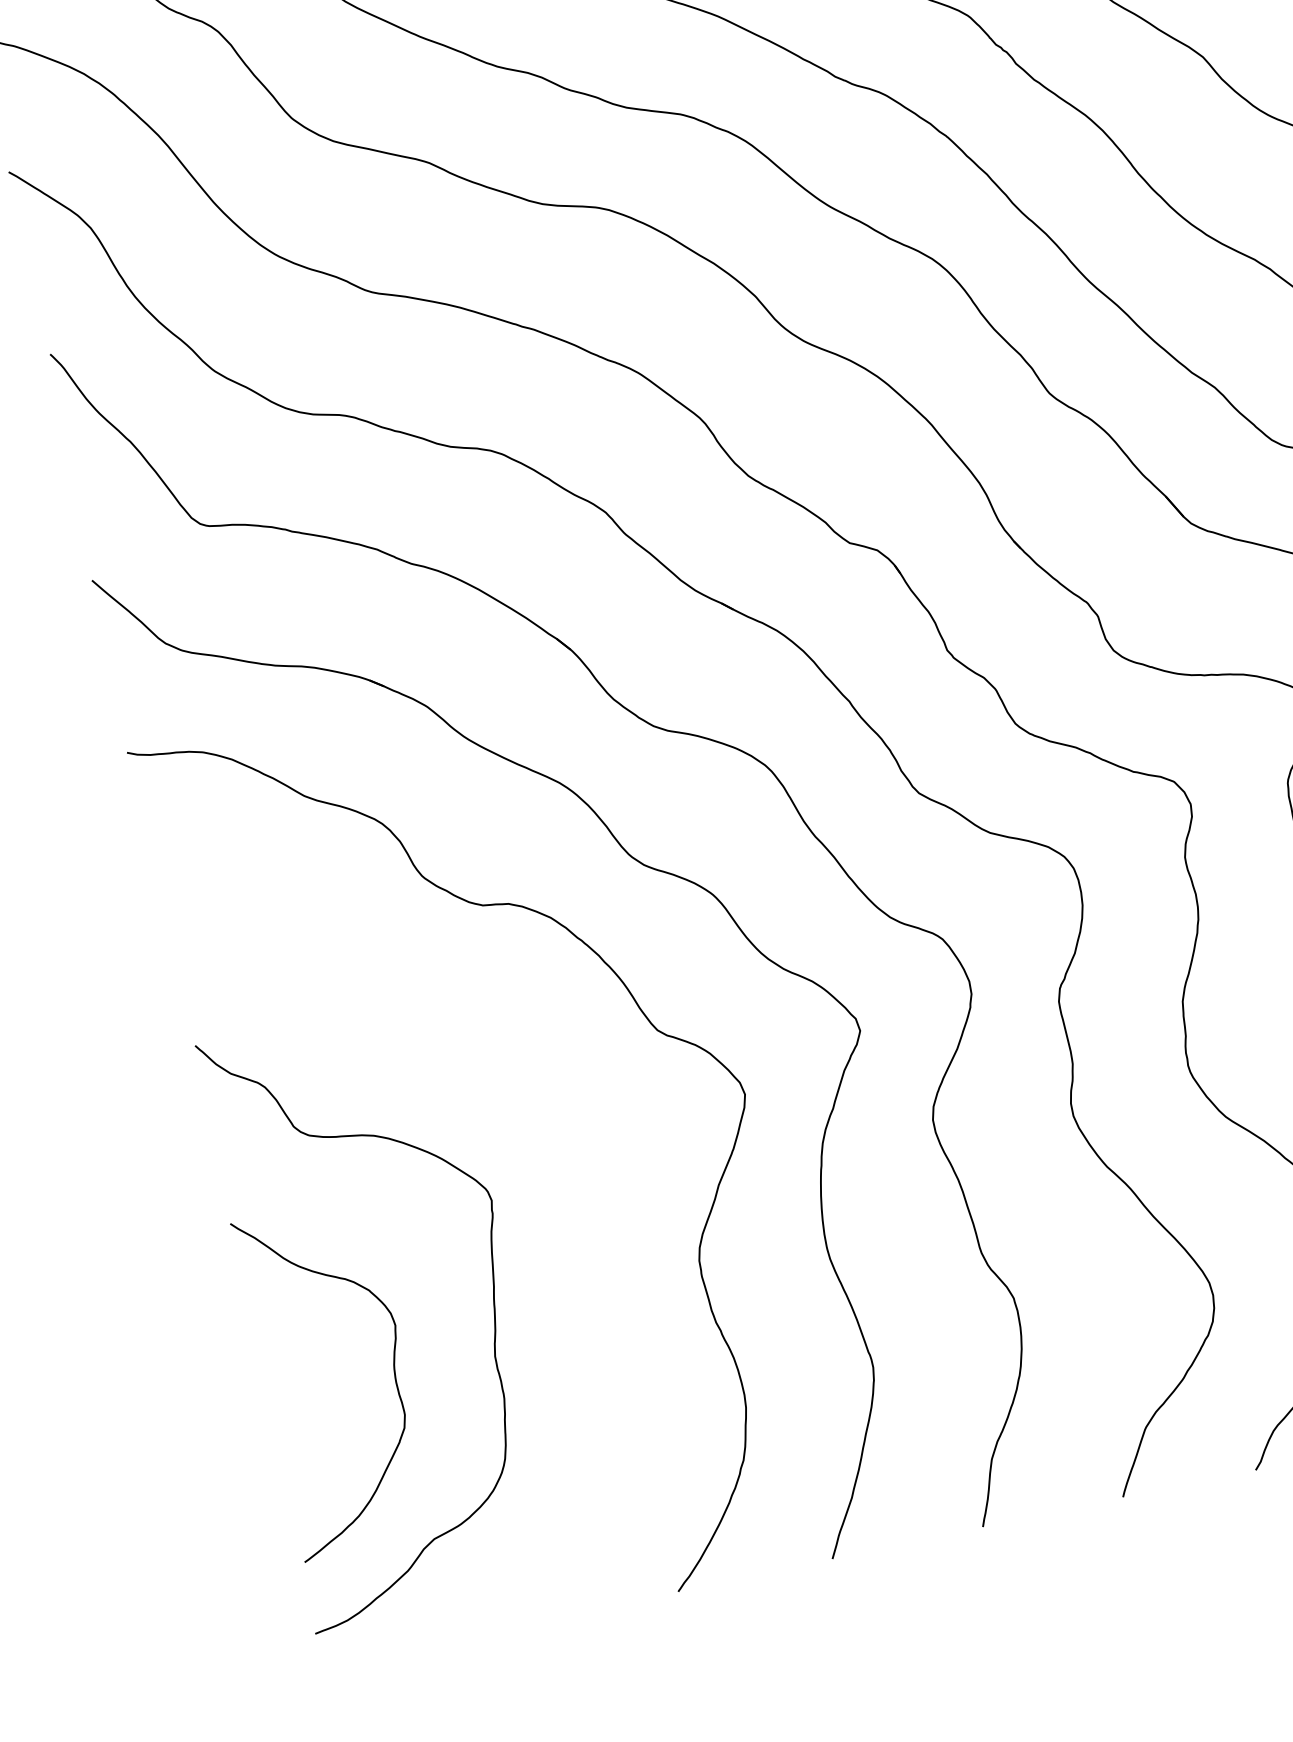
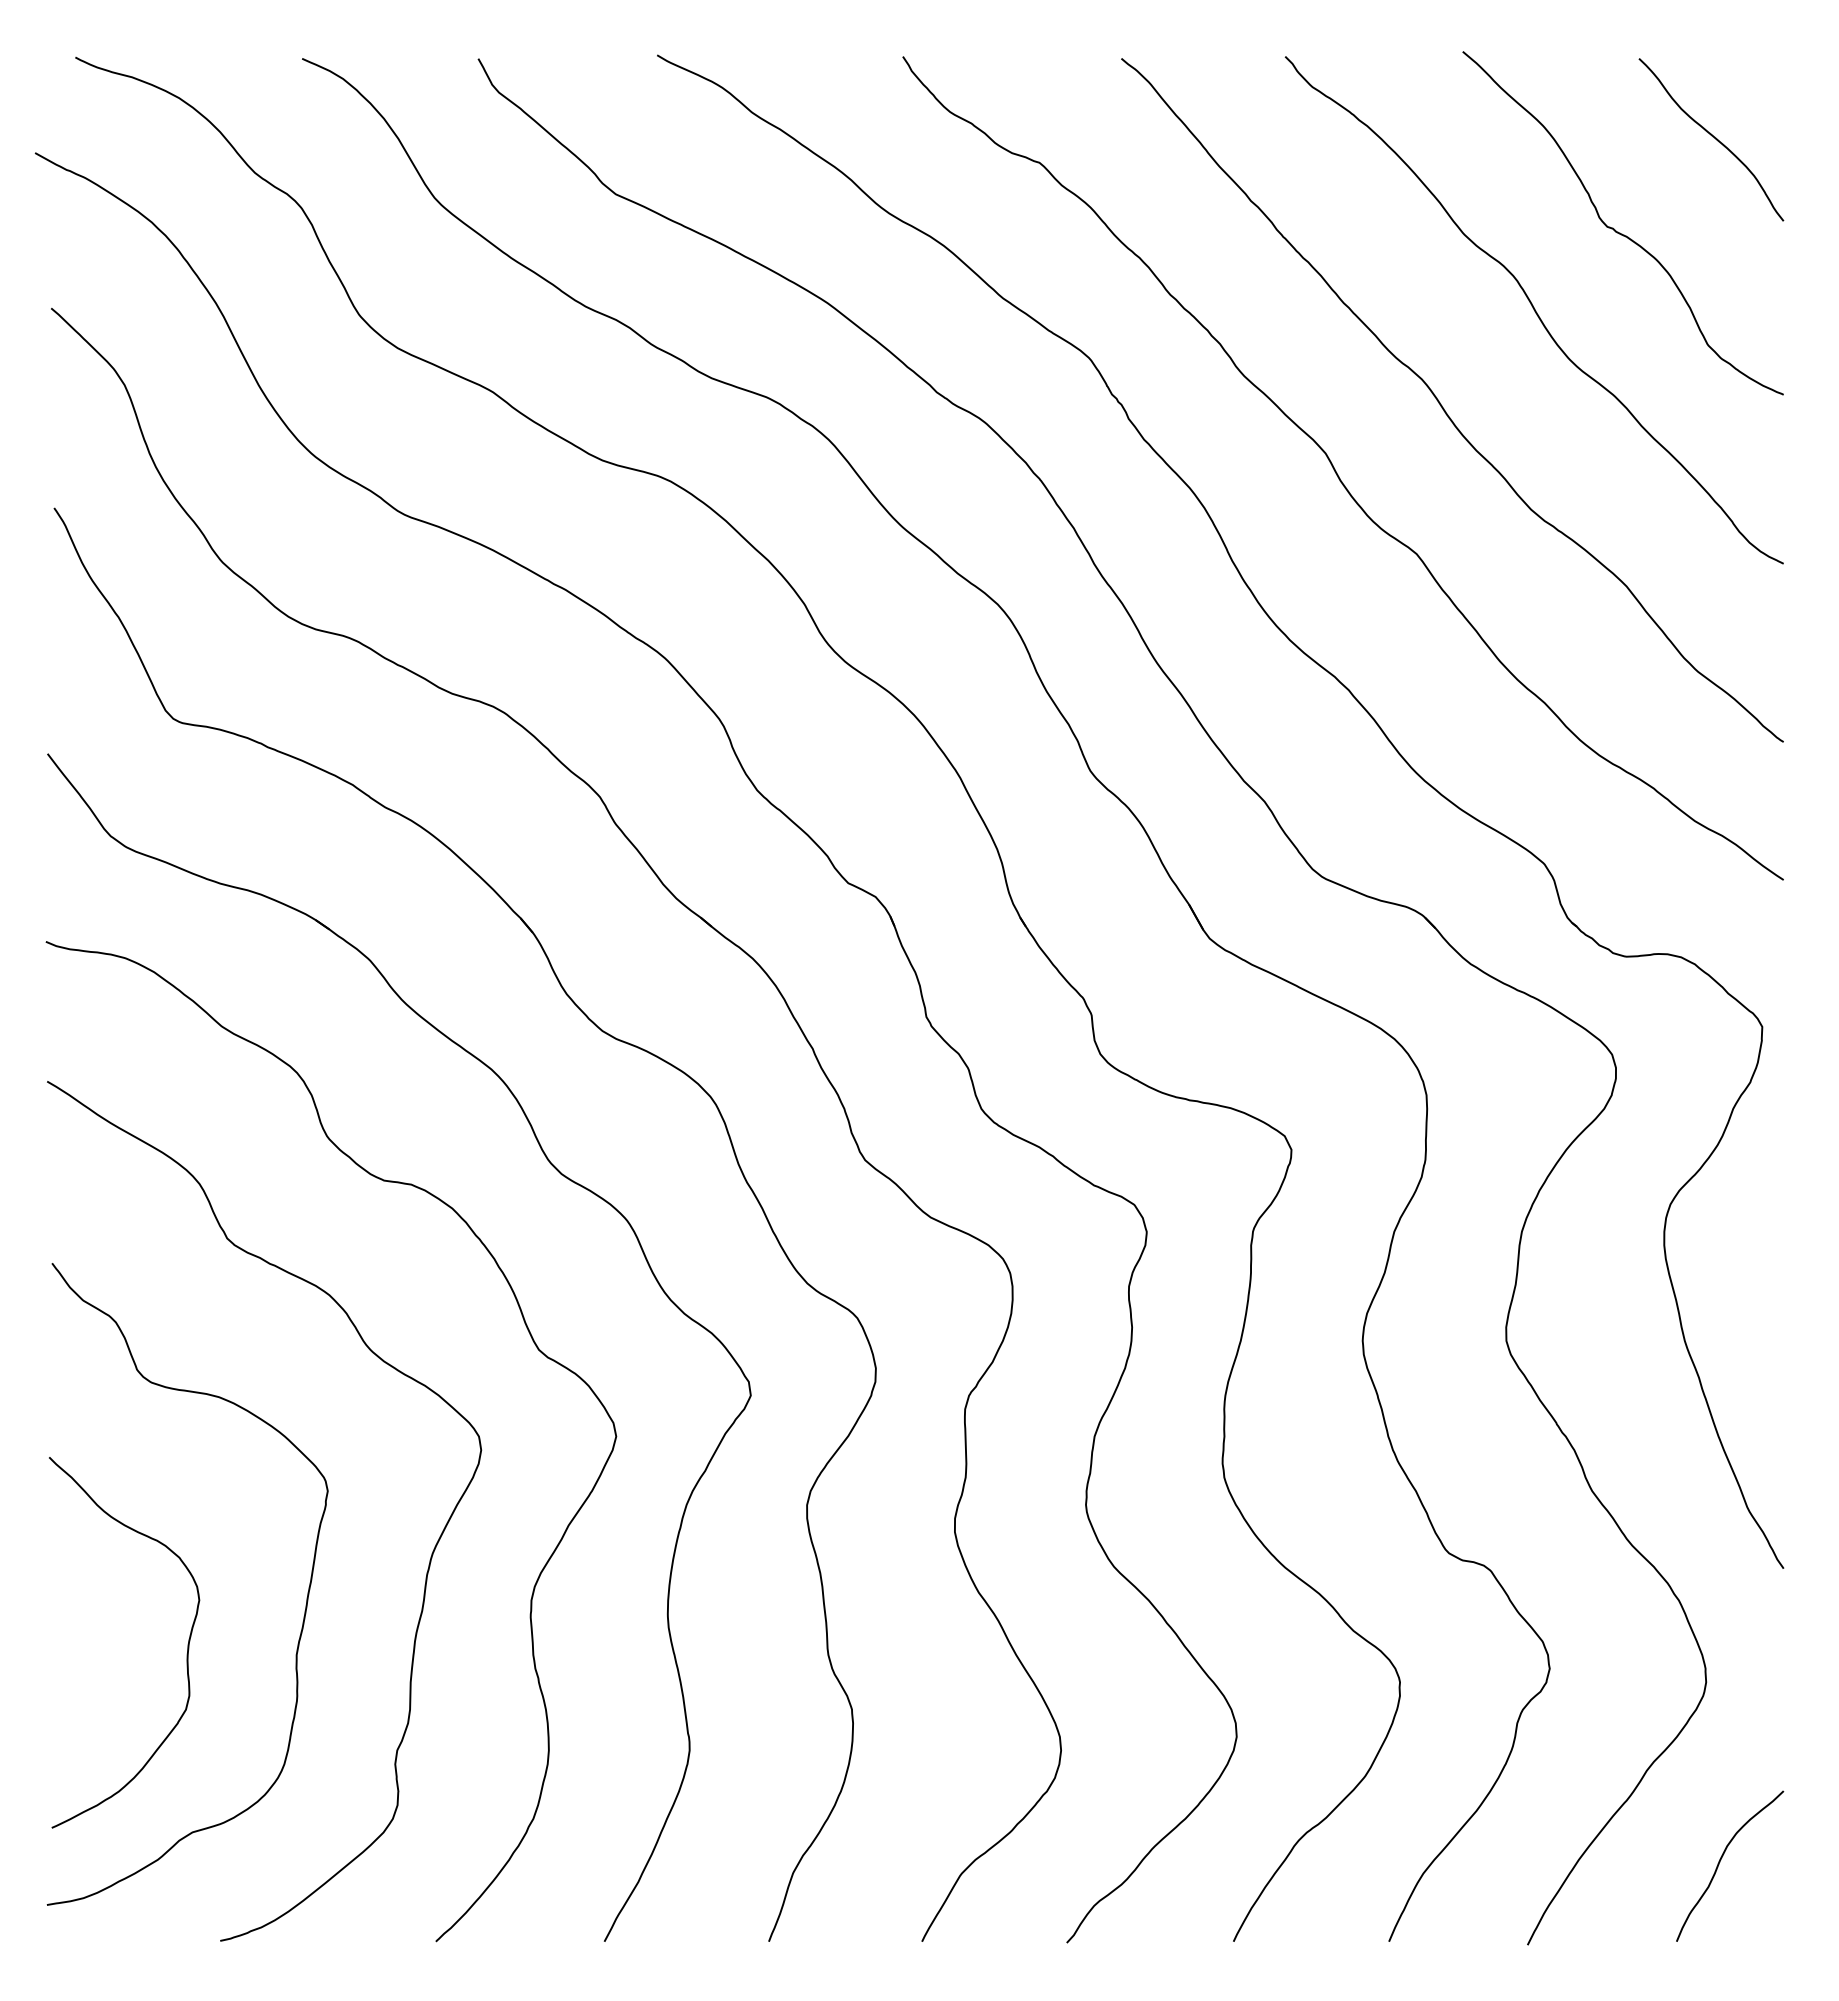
curve: (598, 1240) -> (430, 1556), added

